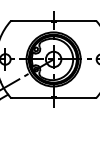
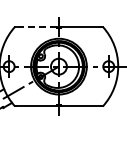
line: (31, 20) -> (36, 26), solid -> dashed

